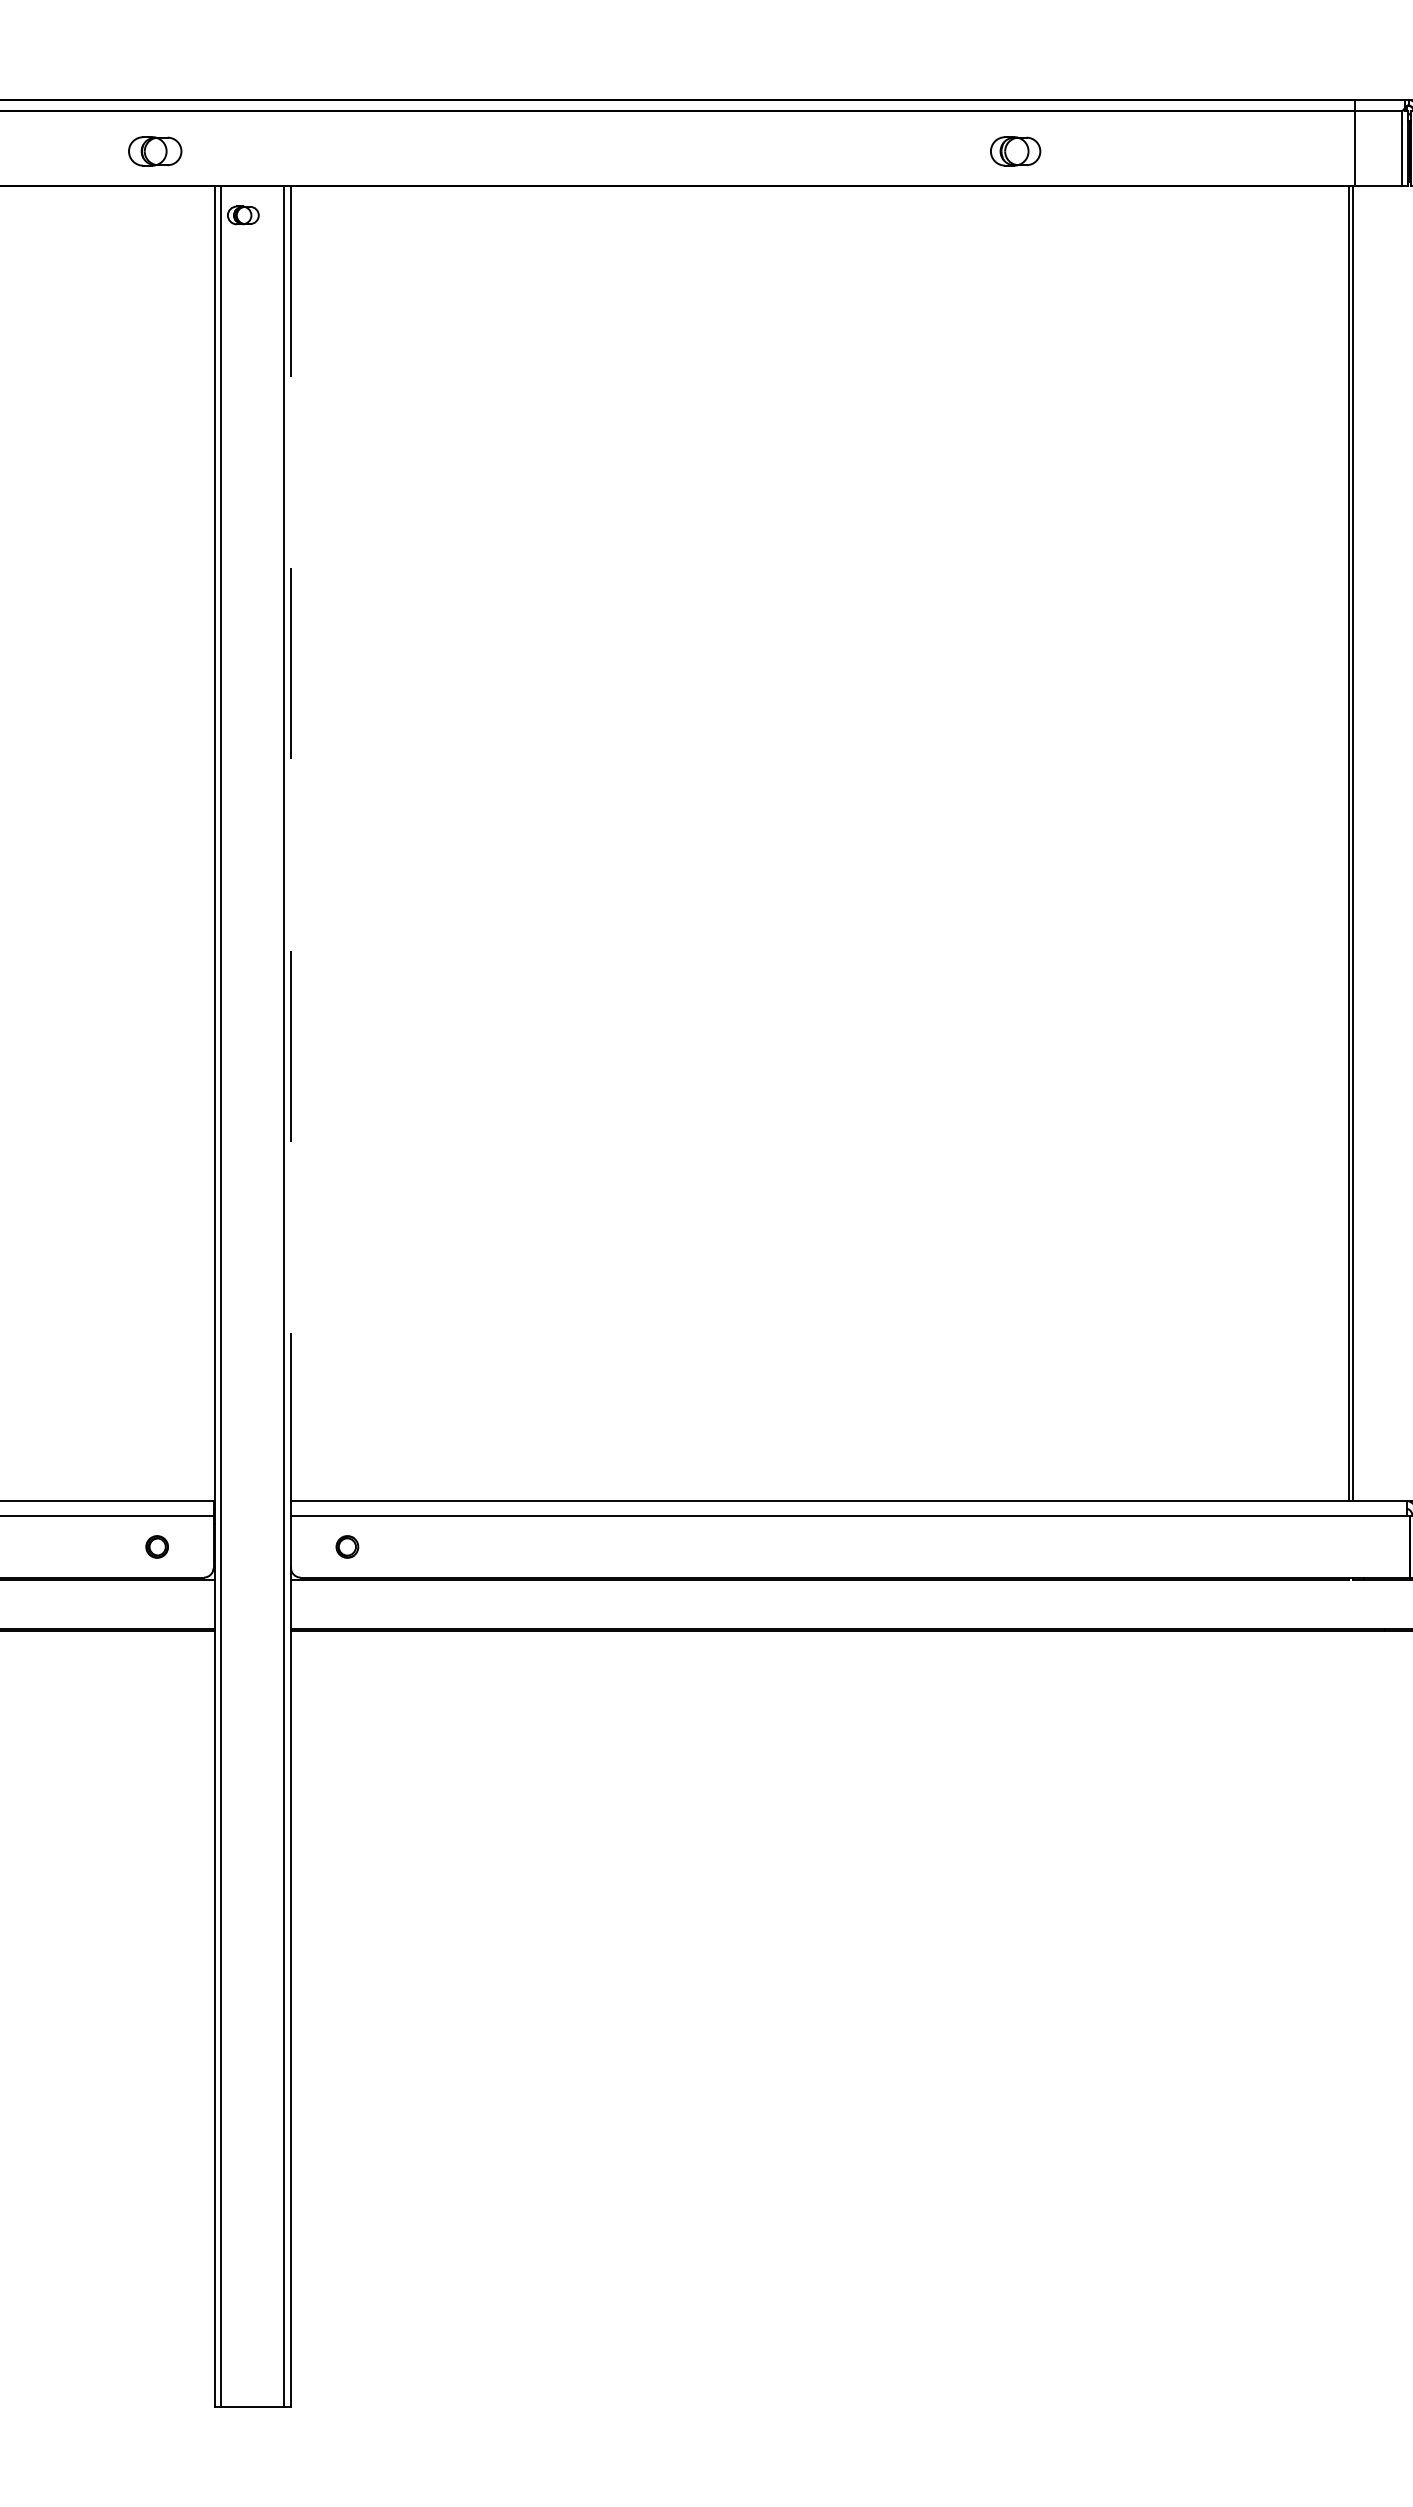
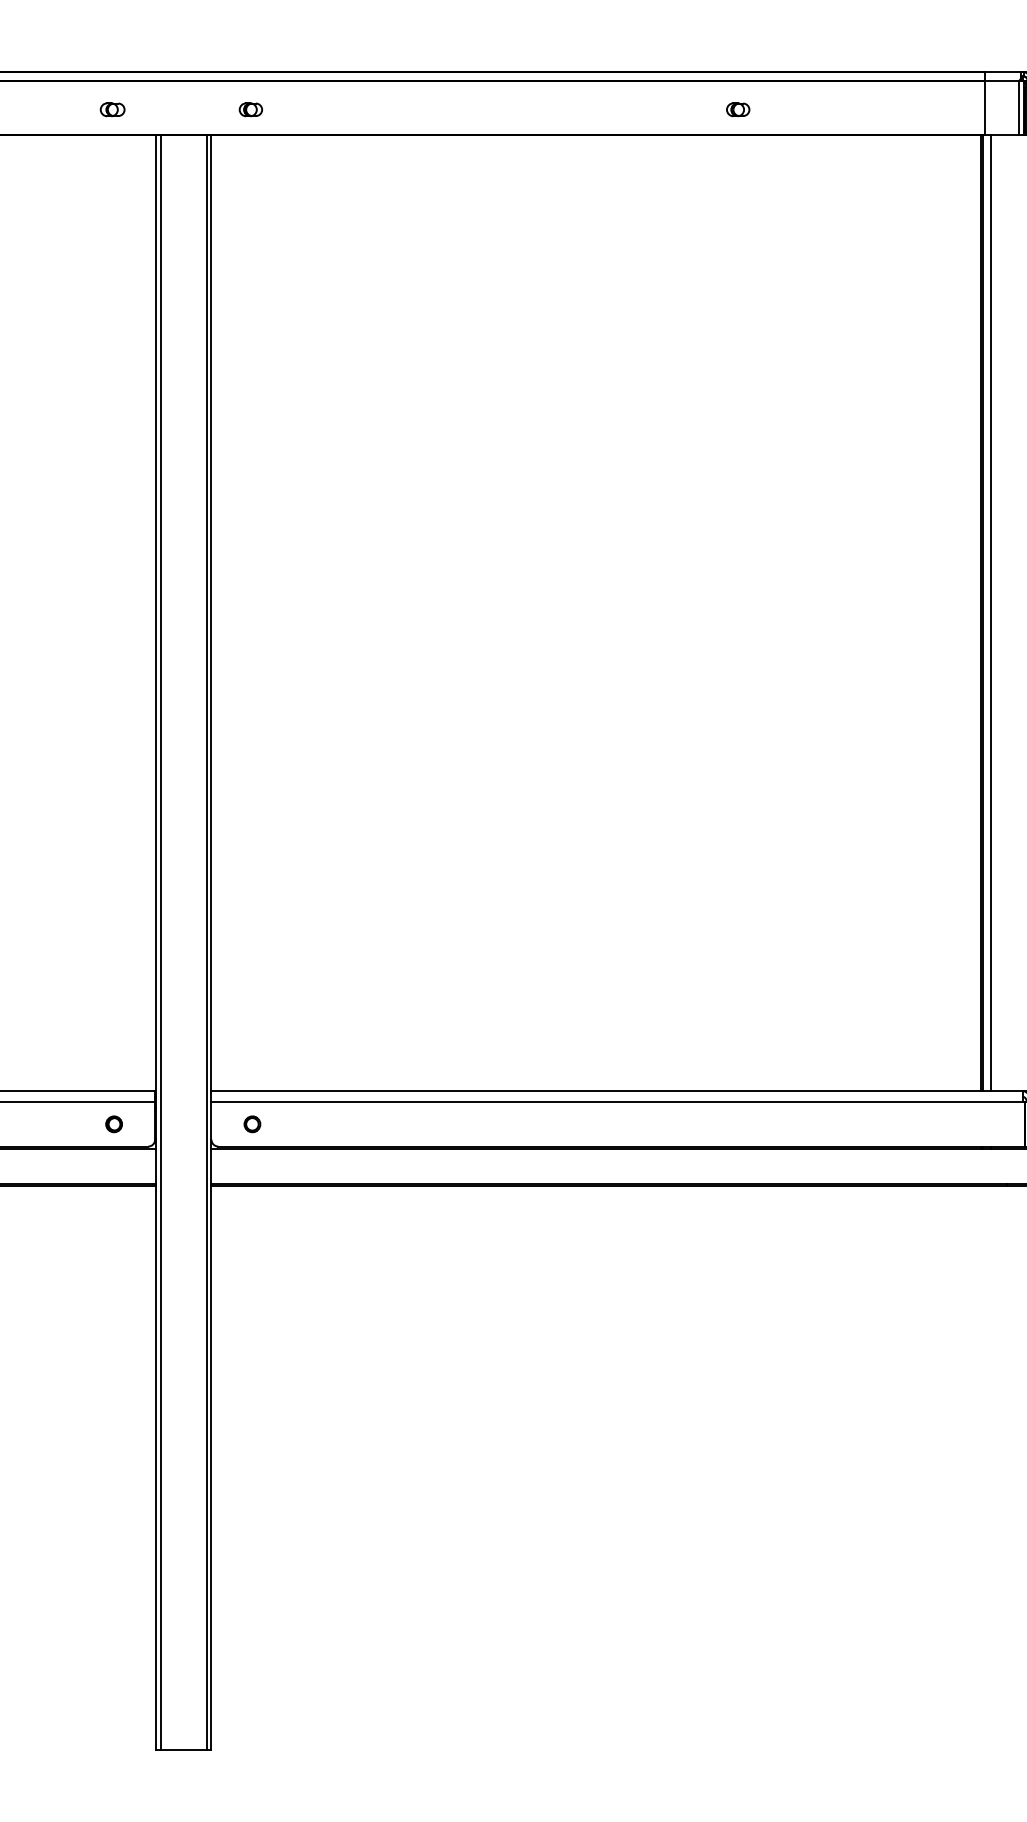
part: (154, 151) -> (112, 109), size x0.62
part: (1015, 151) -> (738, 109), size x0.62
part: (243, 215) -> (251, 109), moved
line: (1363, 843) -> (991, 612), added
line: (291, 845) -> (211, 614), dashed -> solid

